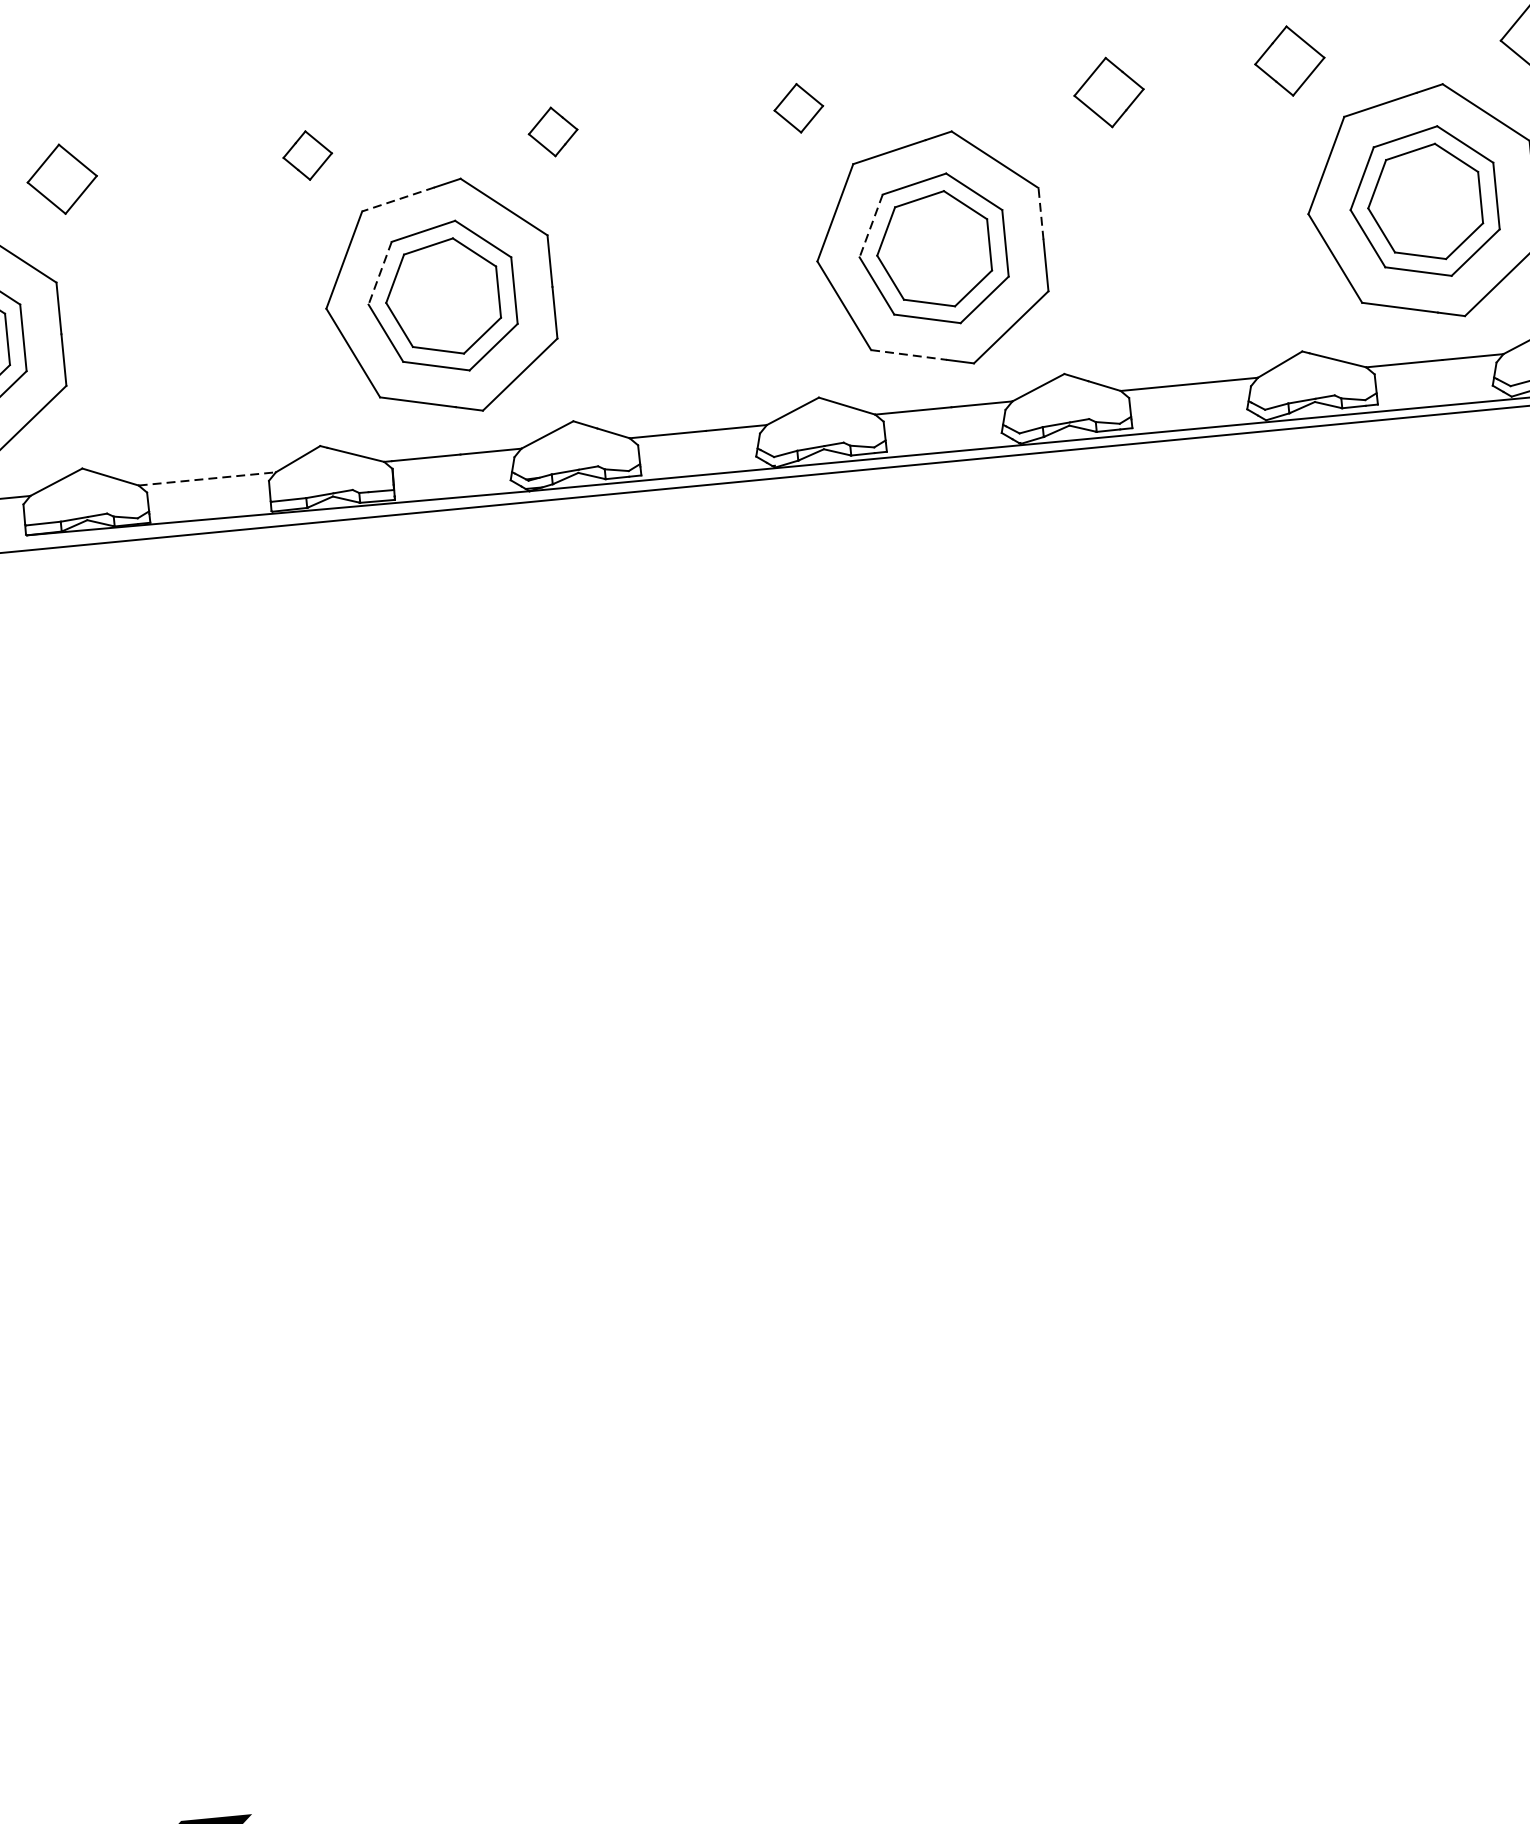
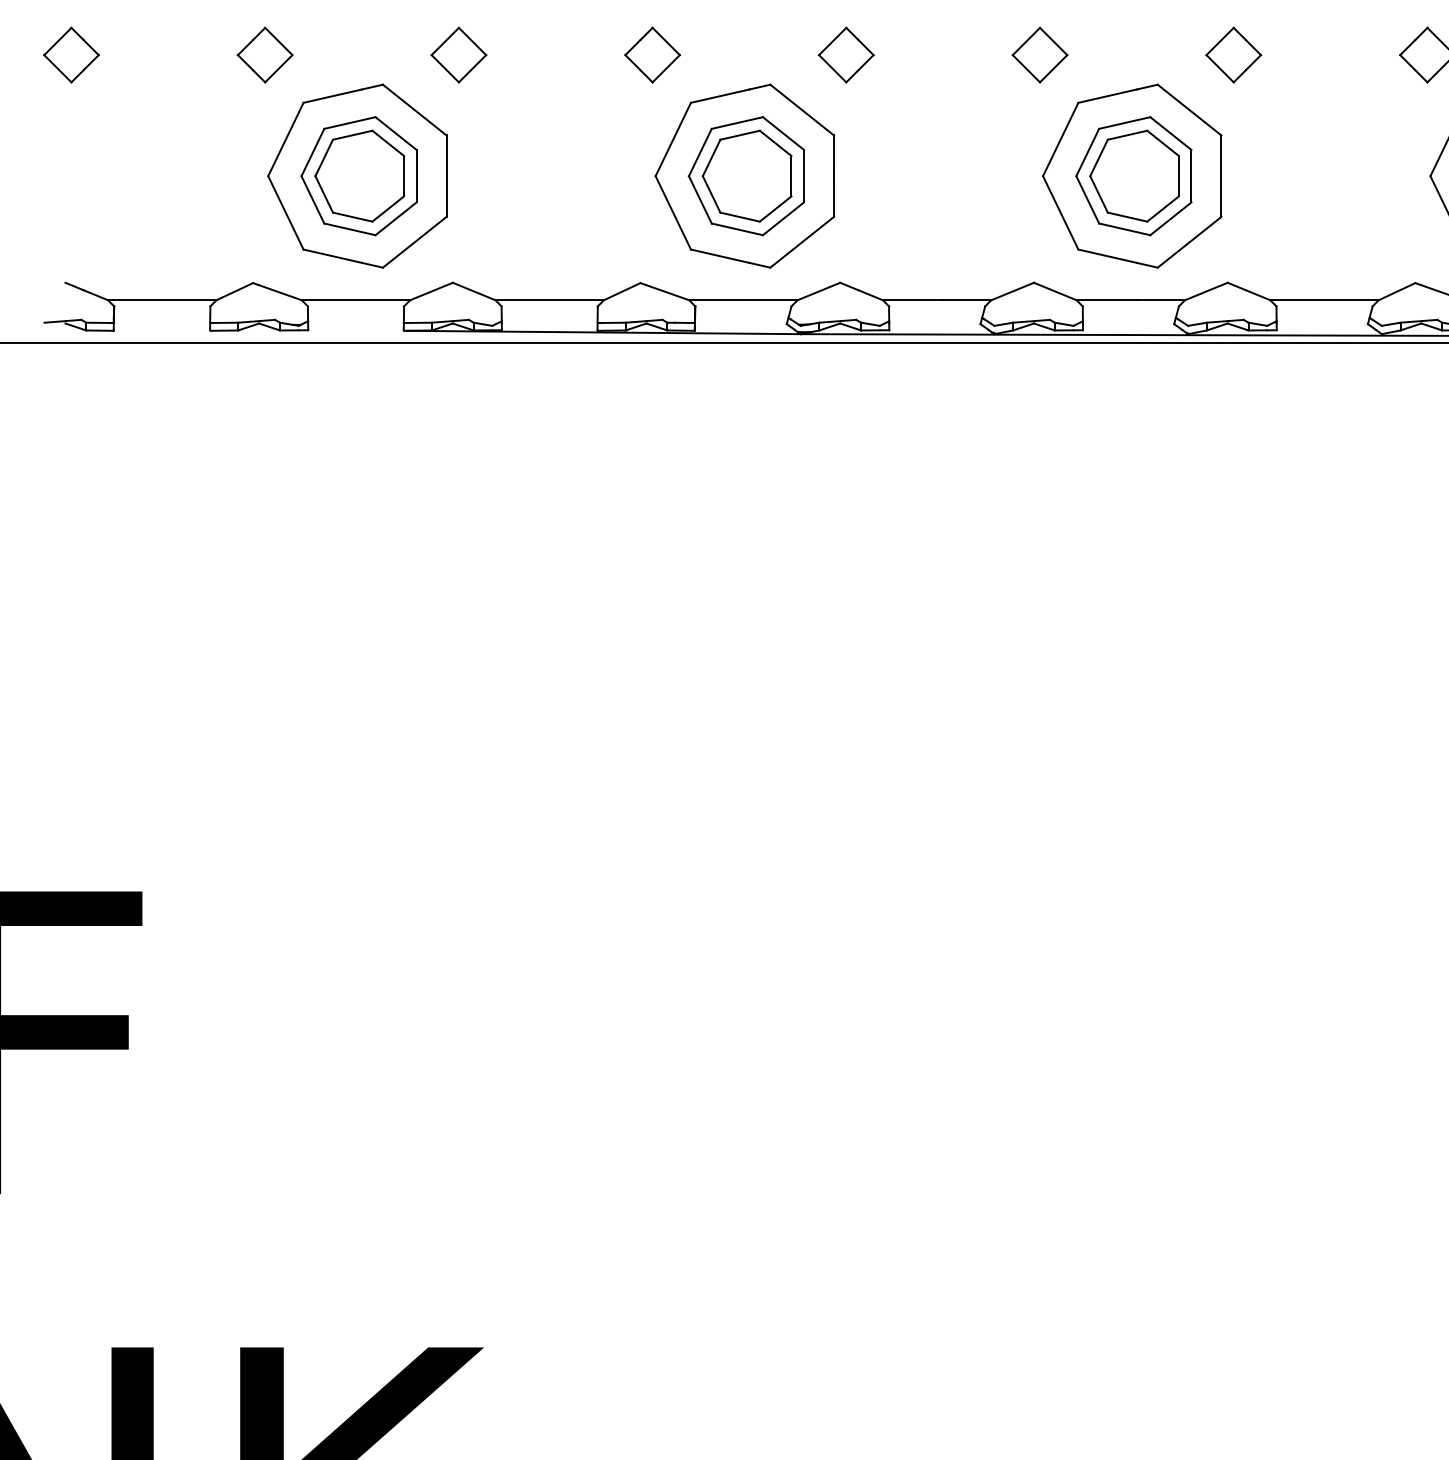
part: (1108, 91) -> (1233, 54), moved
part: (798, 107) -> (1039, 54), size x1.43
part: (552, 131) -> (845, 54), size x1.43
part: (307, 154) -> (652, 54), size x1.43
line: (397, 199) -> (719, 96), dashed -> solid
line: (1041, 213) -> (1221, 155), dashed -> solid
line: (870, 225) -> (1087, 152), dashed -> solid
line: (380, 273) -> (700, 152), dashed -> solid
line: (910, 355) -> (1108, 256), dashed -> solid
line: (208, 479) -> (550, 300), dashed -> solid

